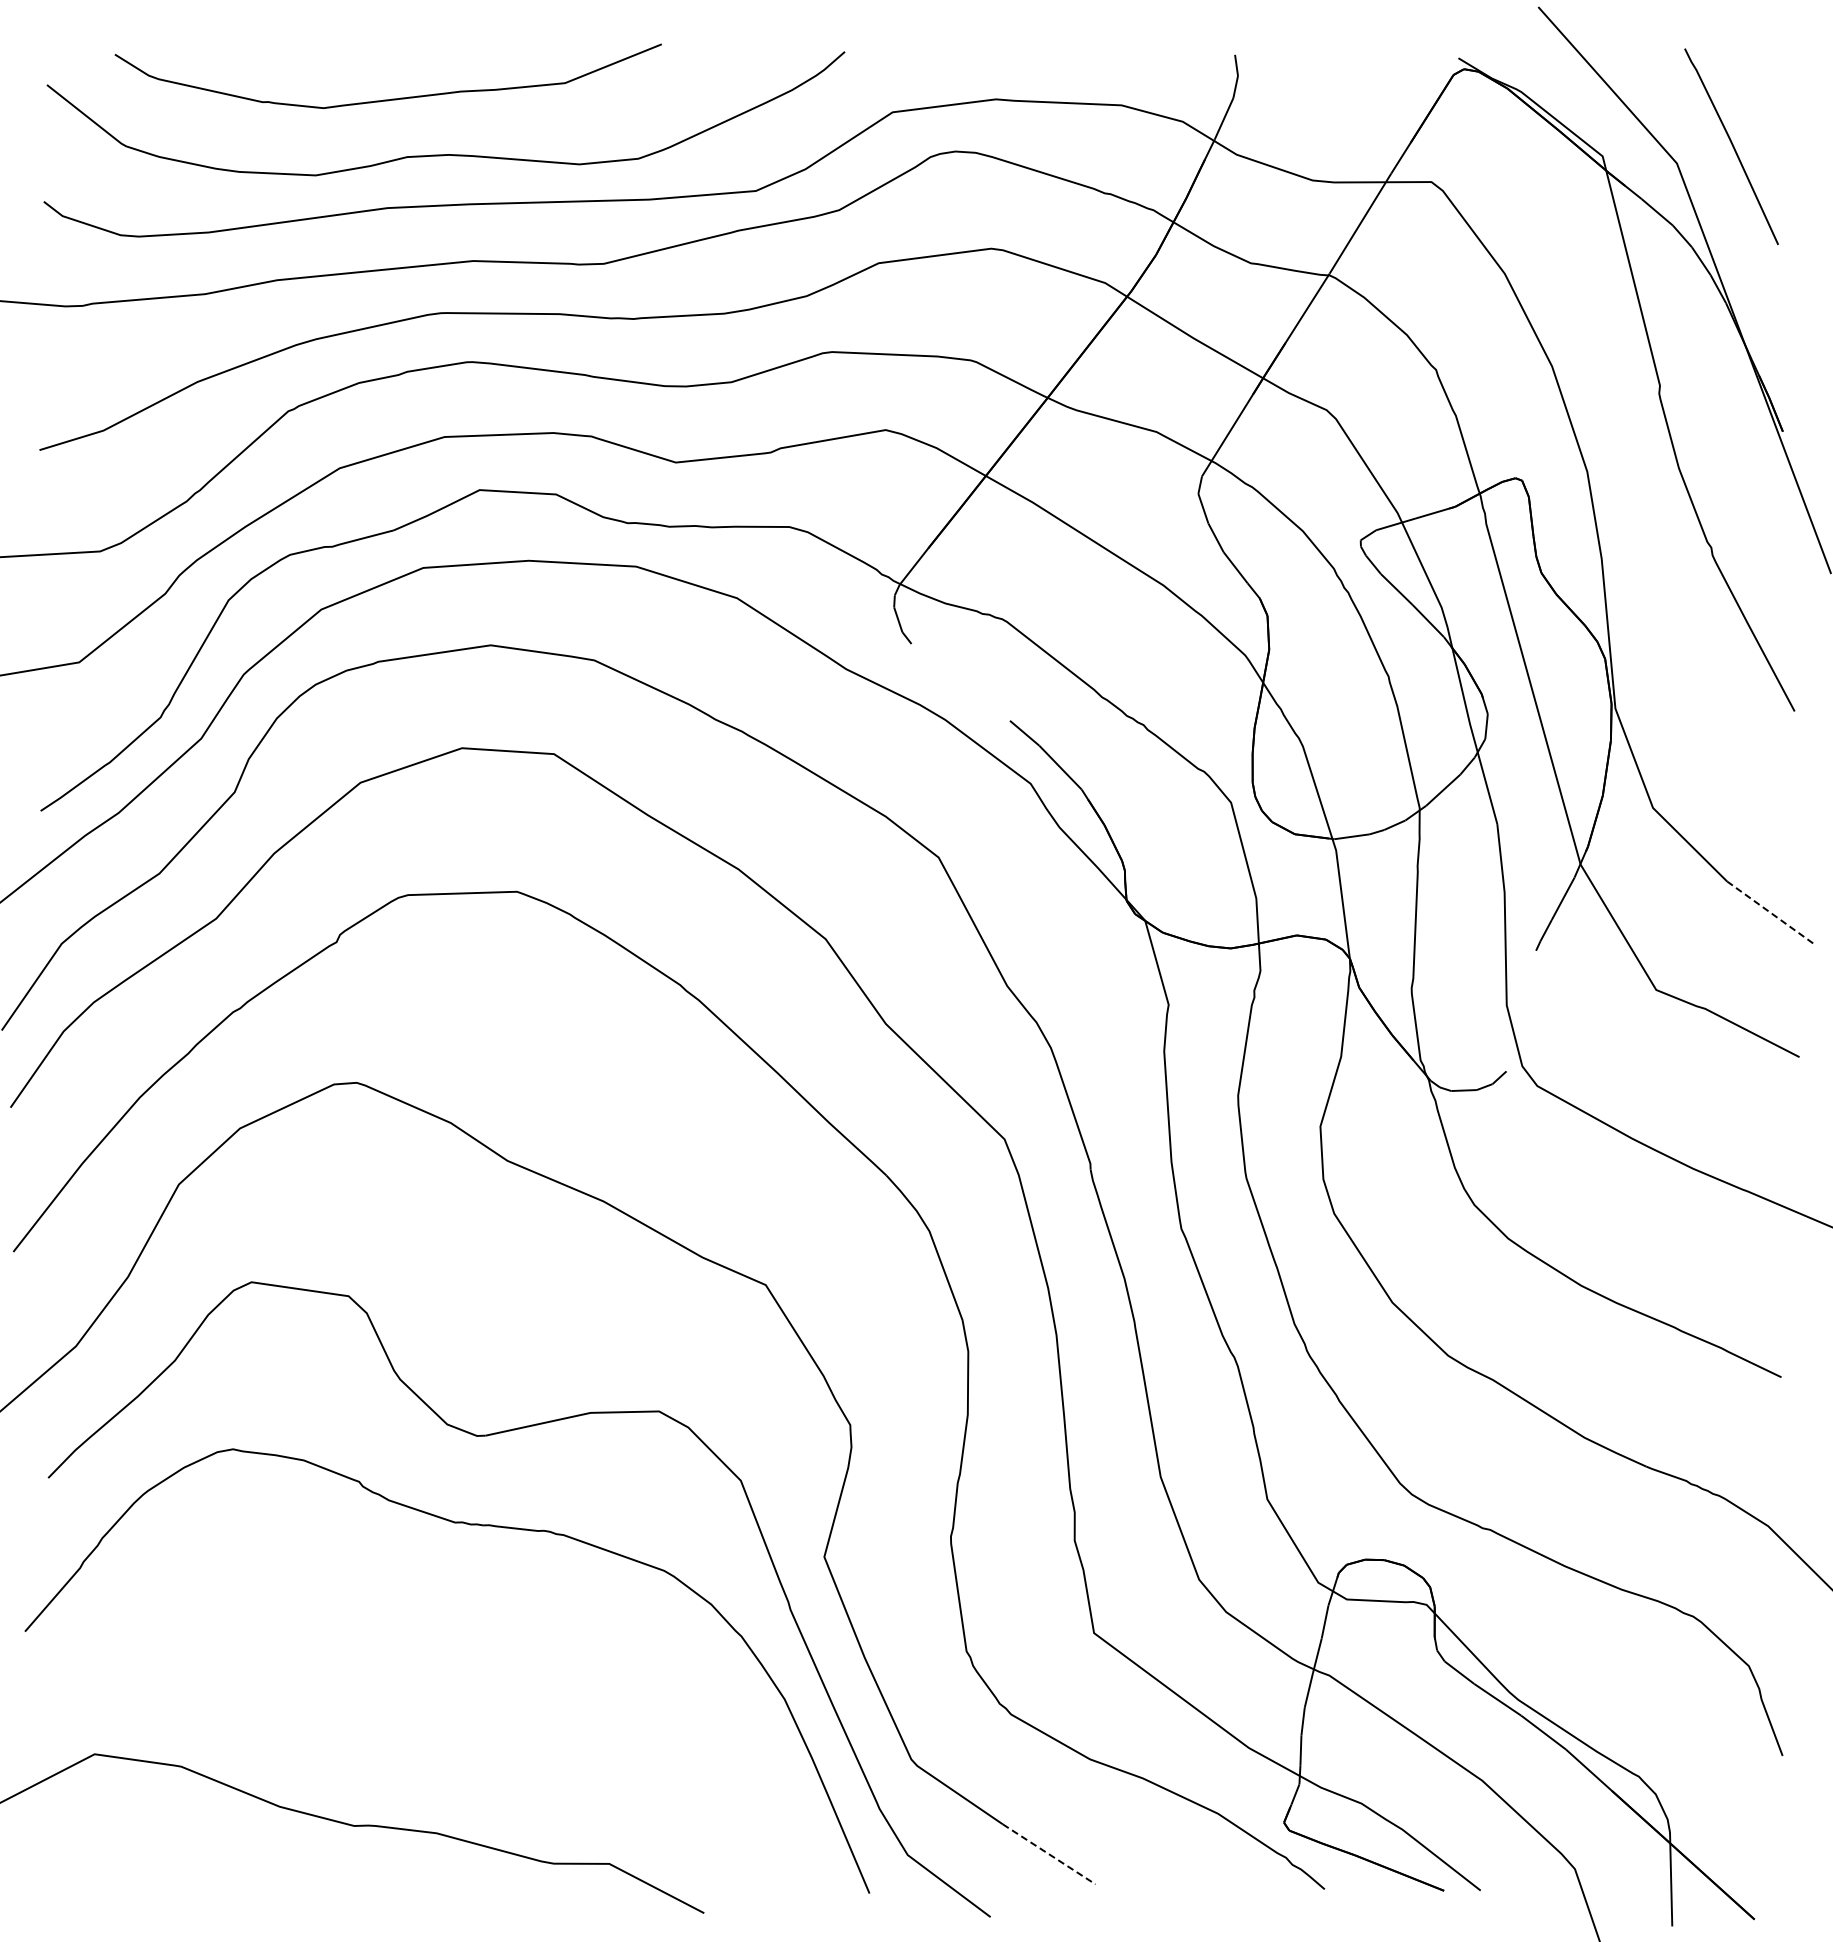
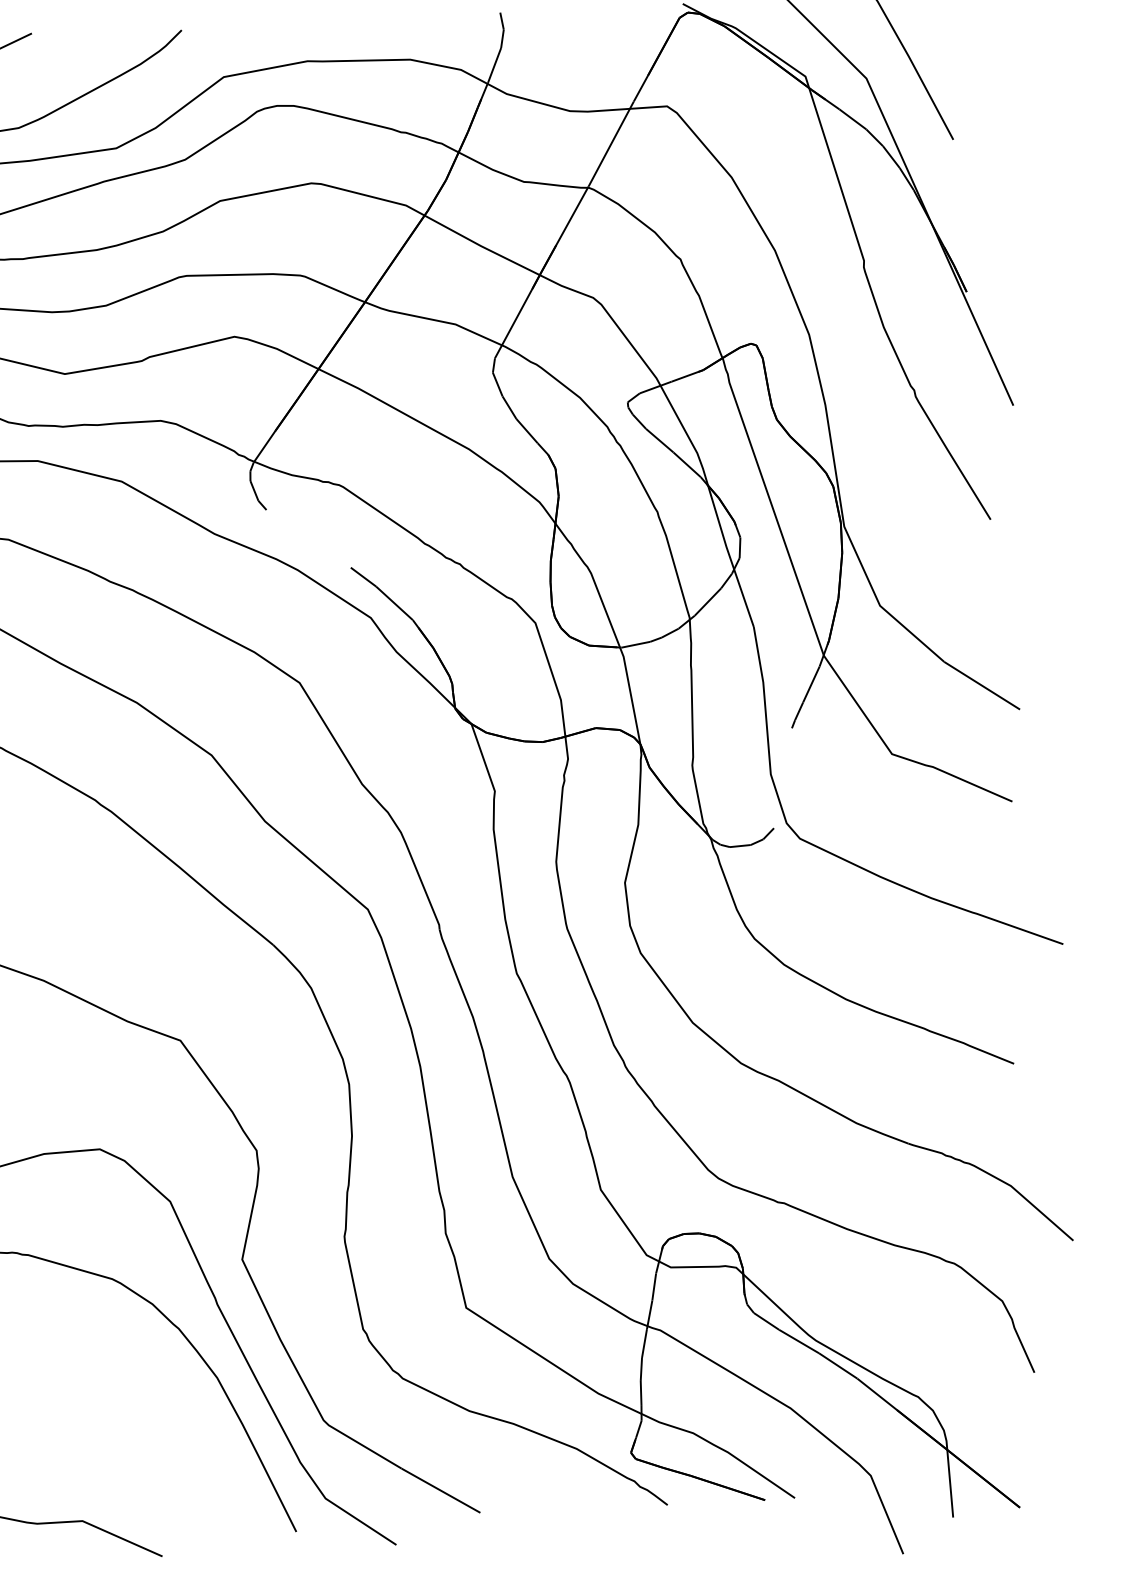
line: (1771, 913) -> (982, 685), dashed -> solid
line: (1049, 1854) -> (441, 1490), dashed -> solid

